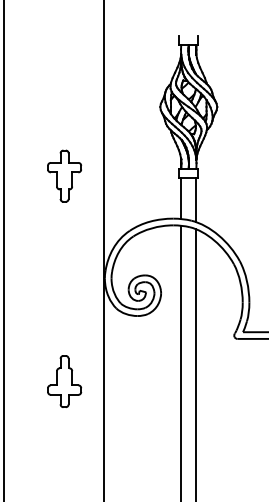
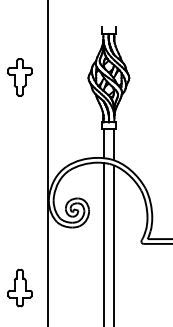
part: (64, 175) -> (19, 76), moved
part: (64, 381) -> (19, 287), moved

